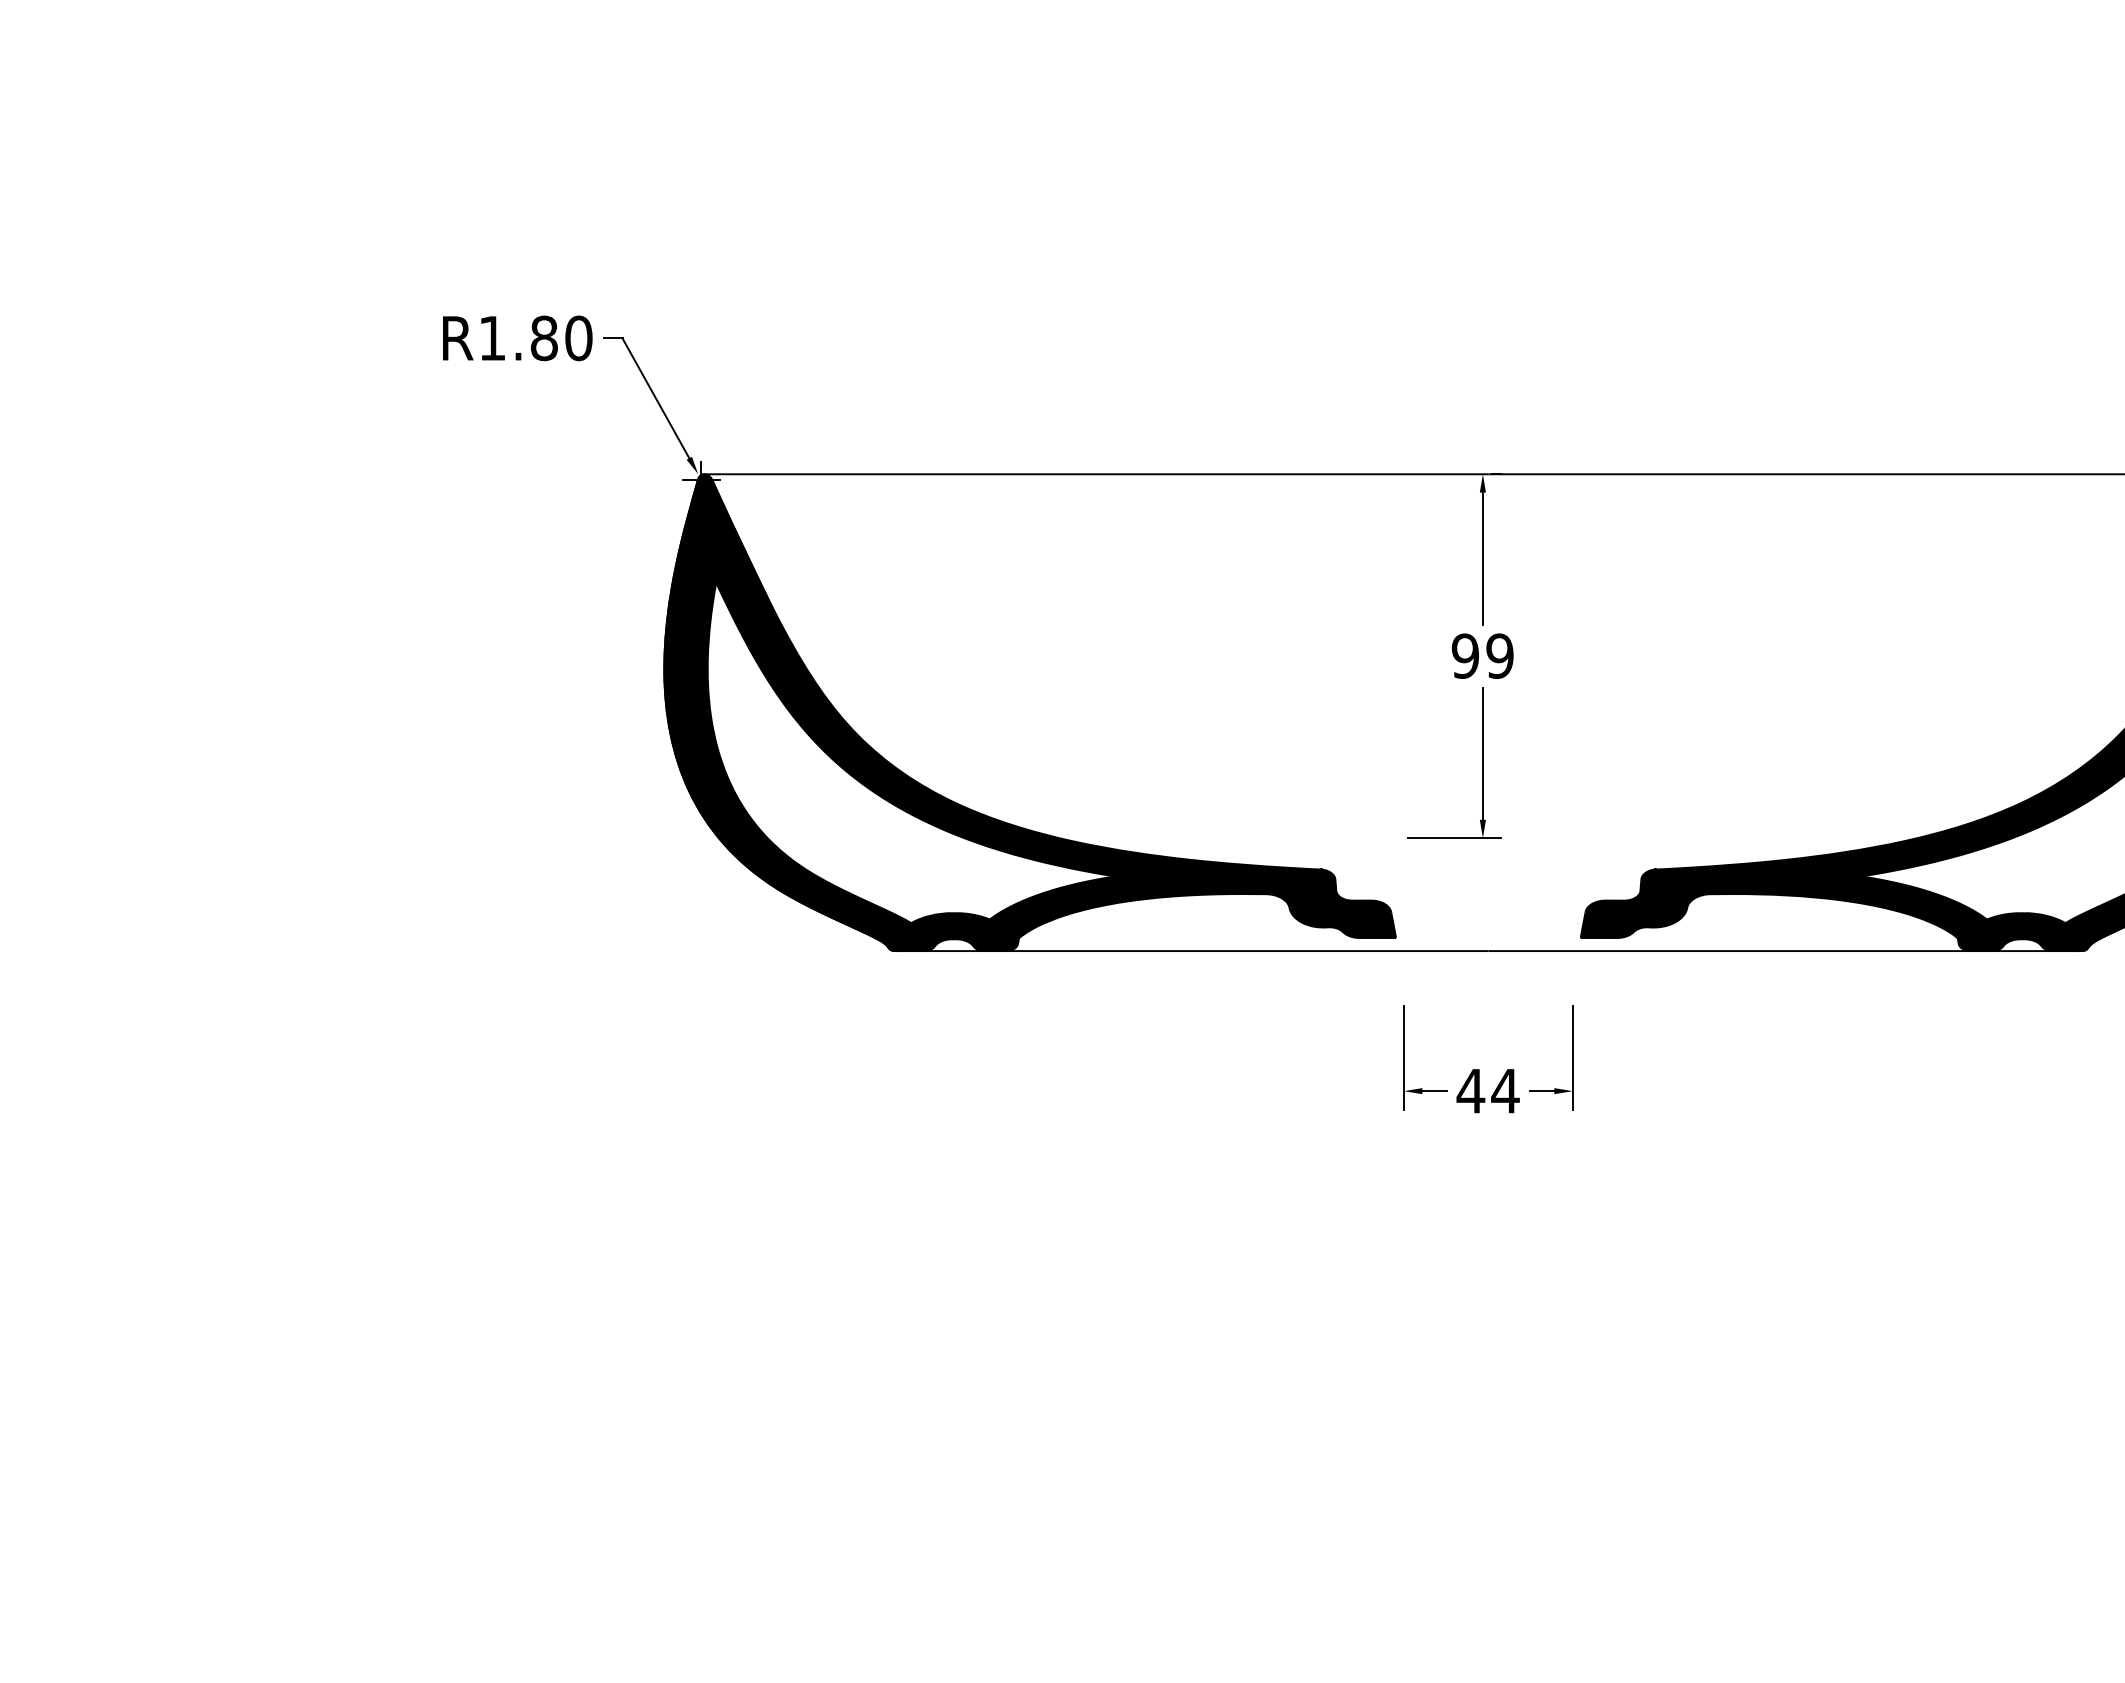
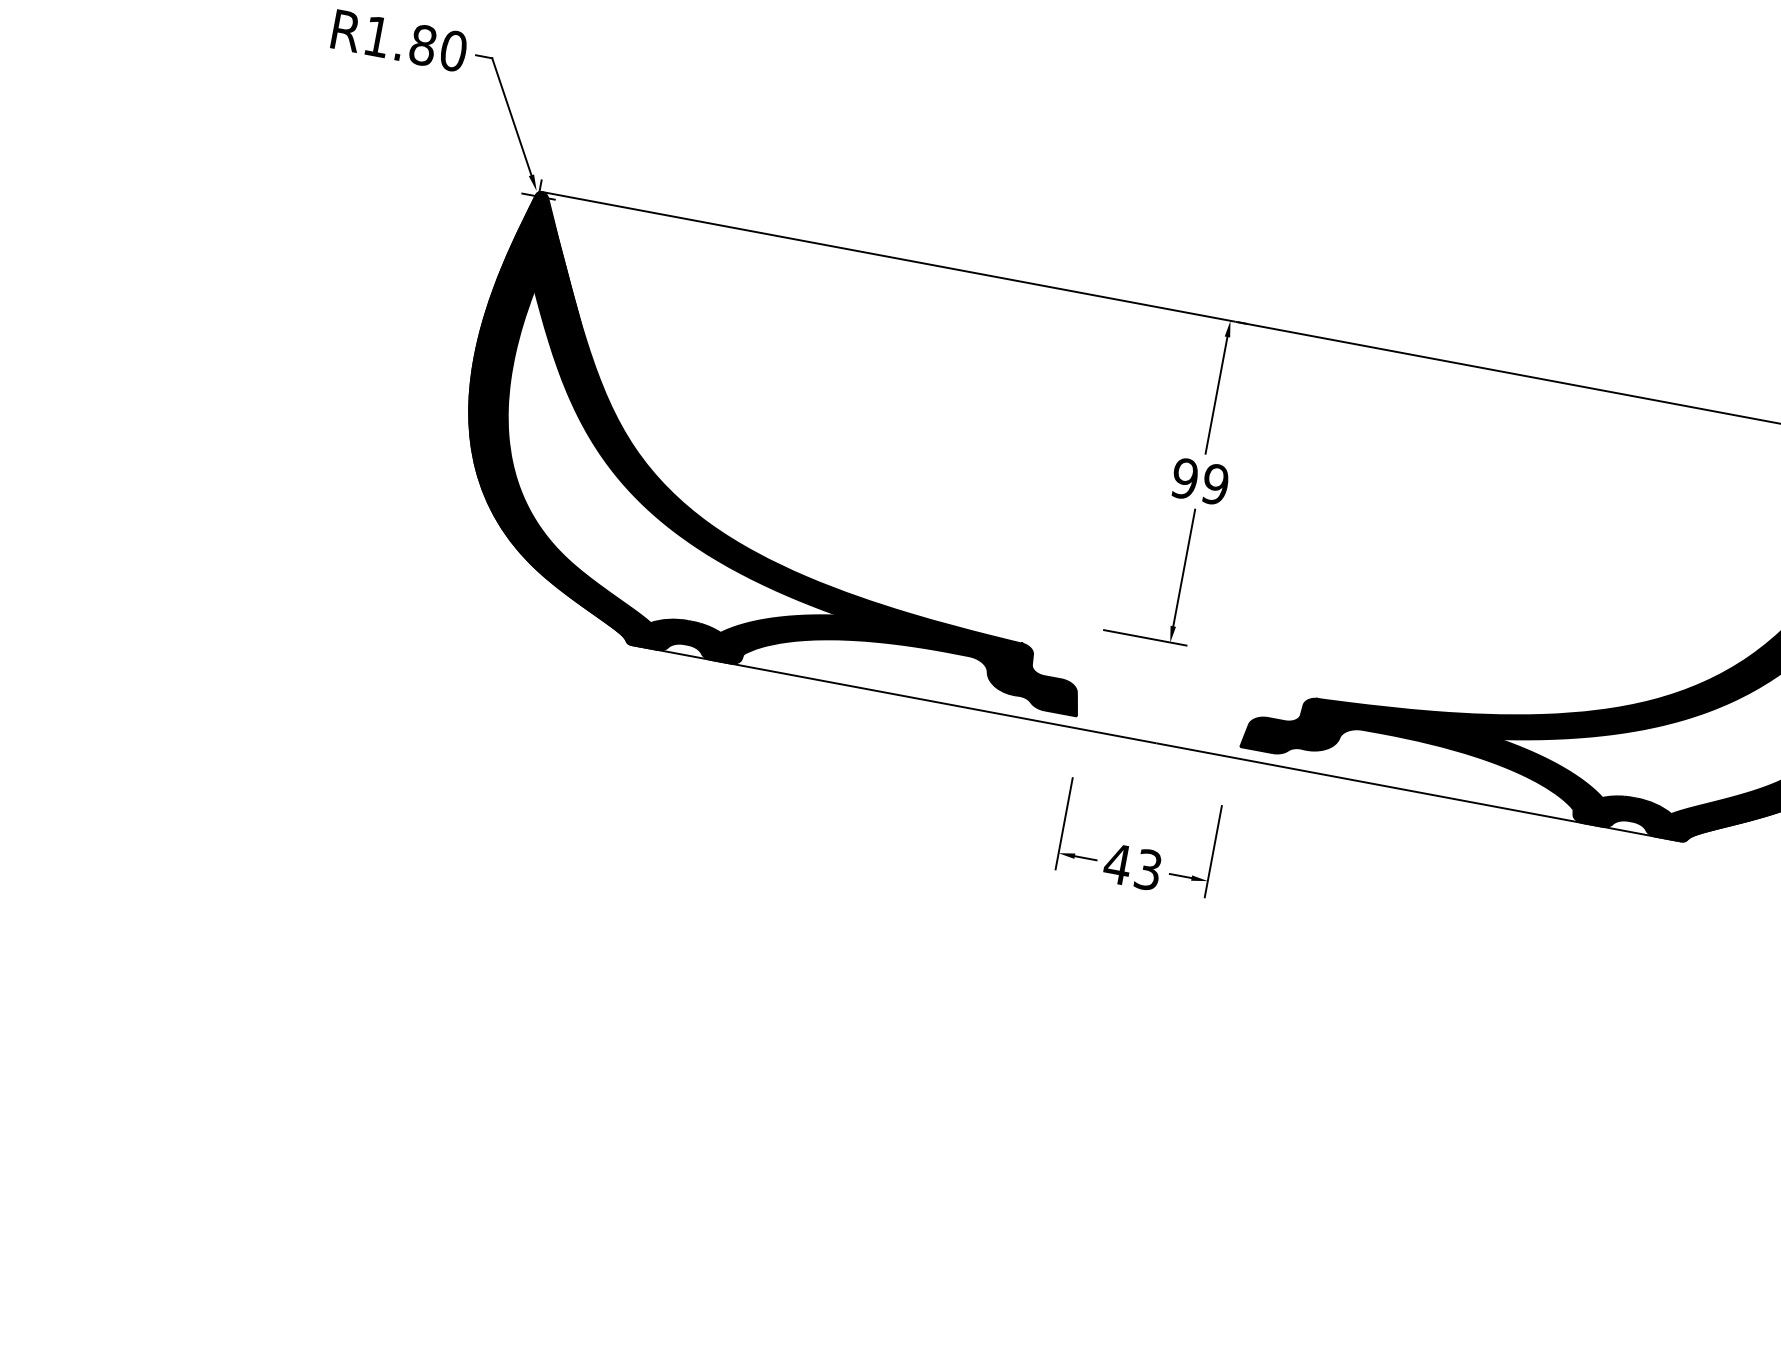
text: (1505, 1090) -> (1148, 869), 44 -> 43

